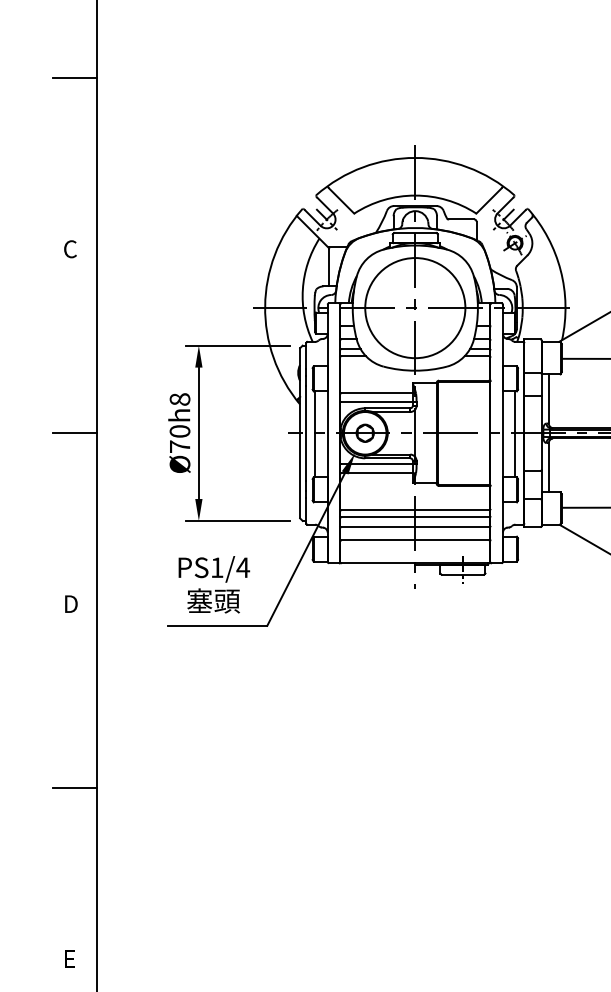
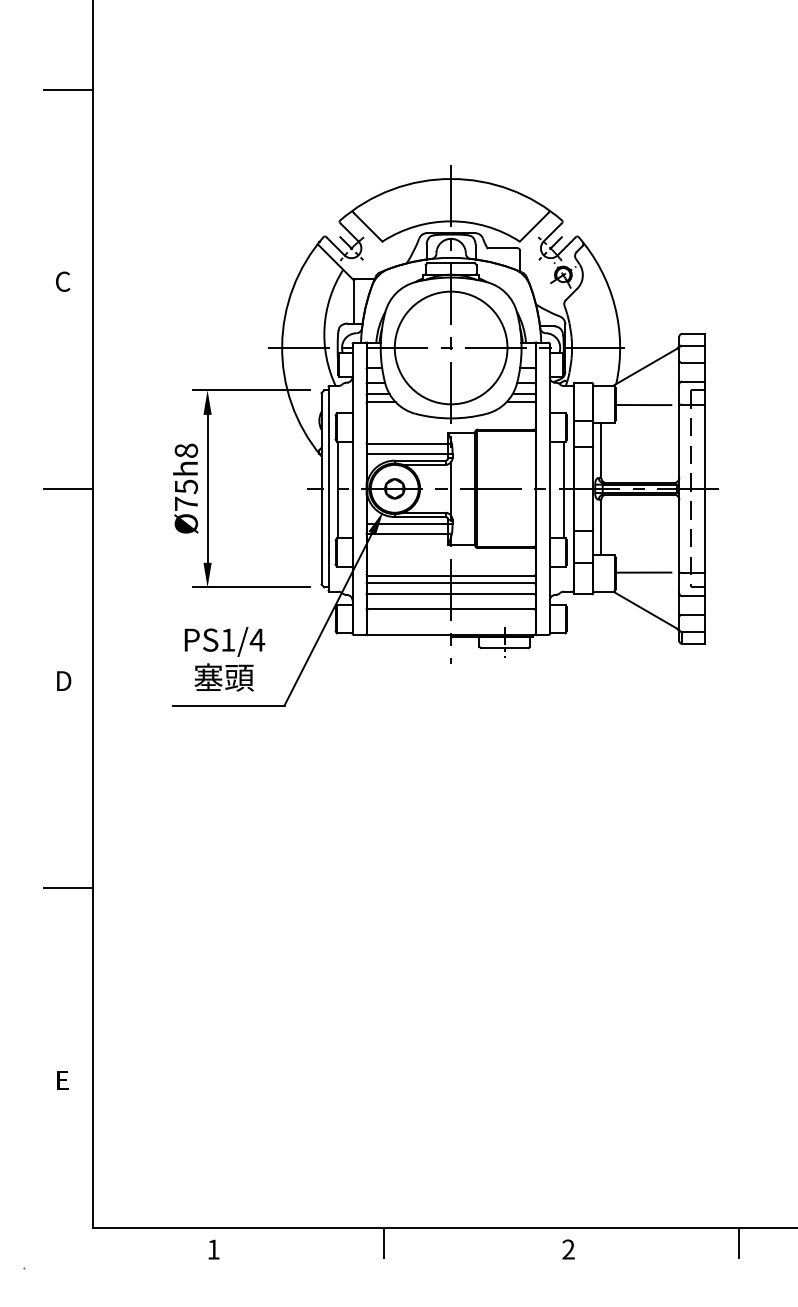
text: (179, 431) -> (185, 486), Ø70h8 -> Ø75h8

